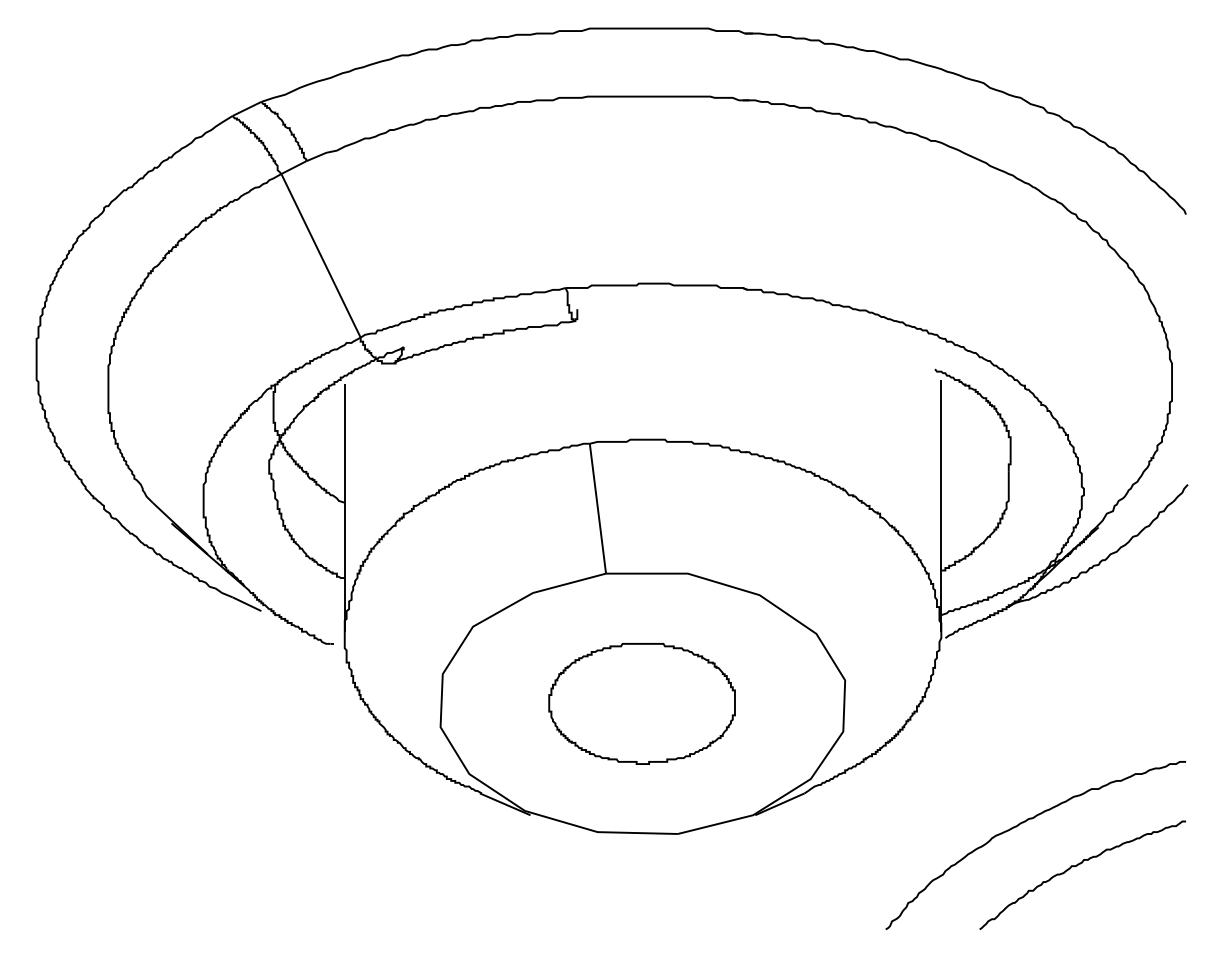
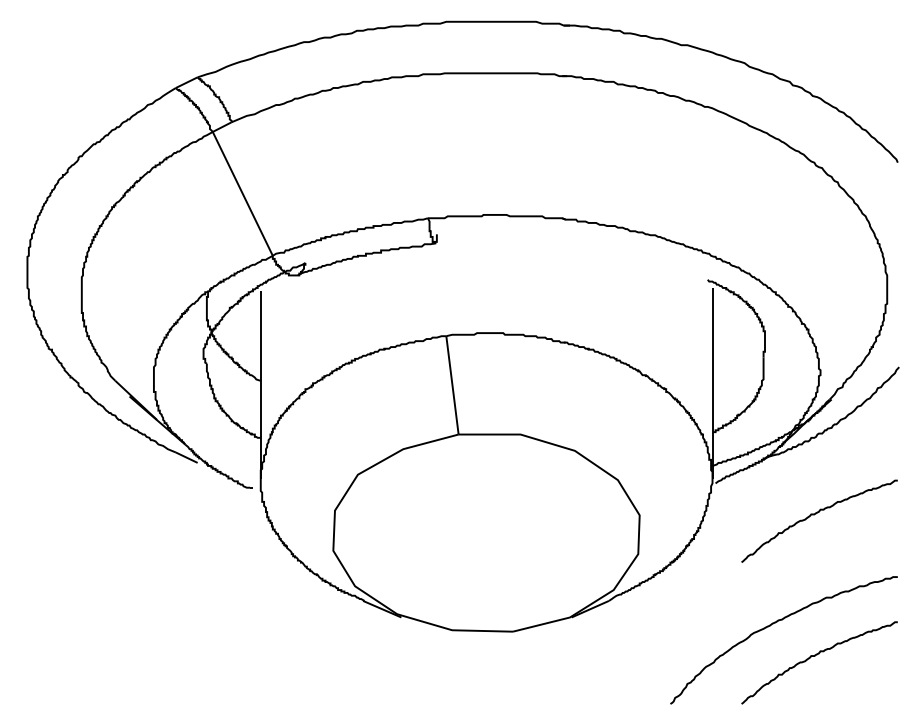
curve: (1077, 679) -> (815, 514), added
part: (641, 703) -> (485, 532), removed

